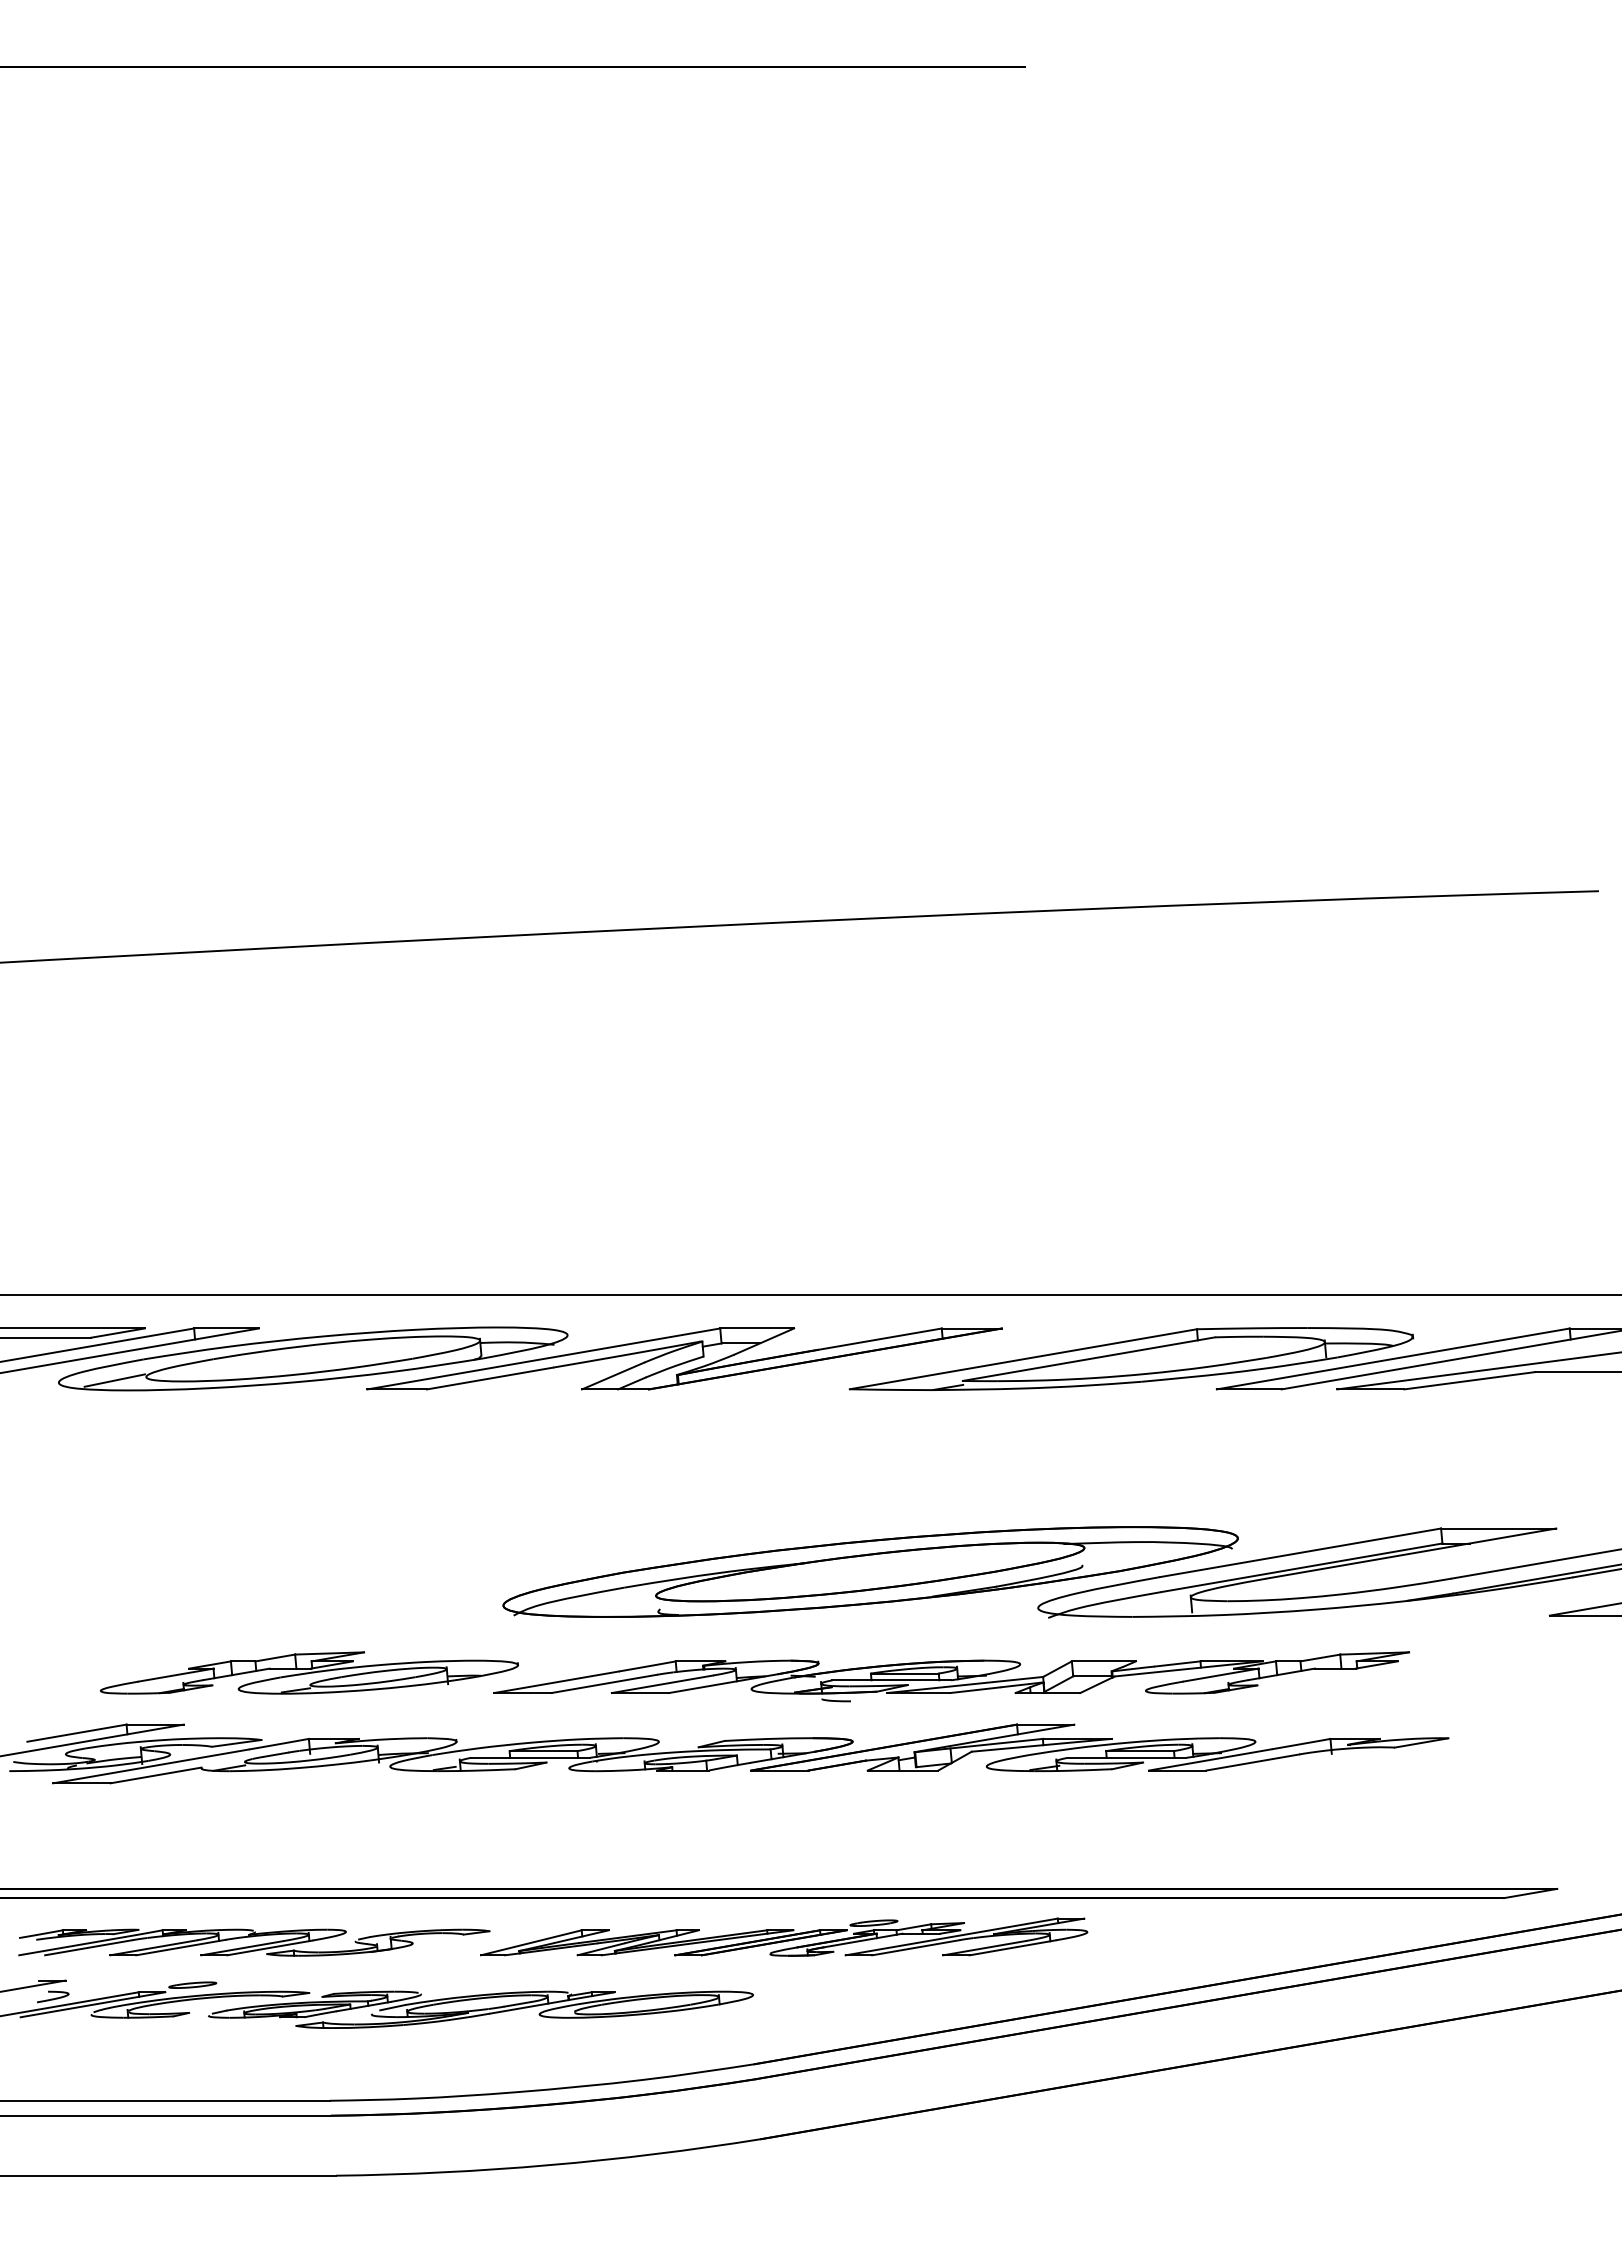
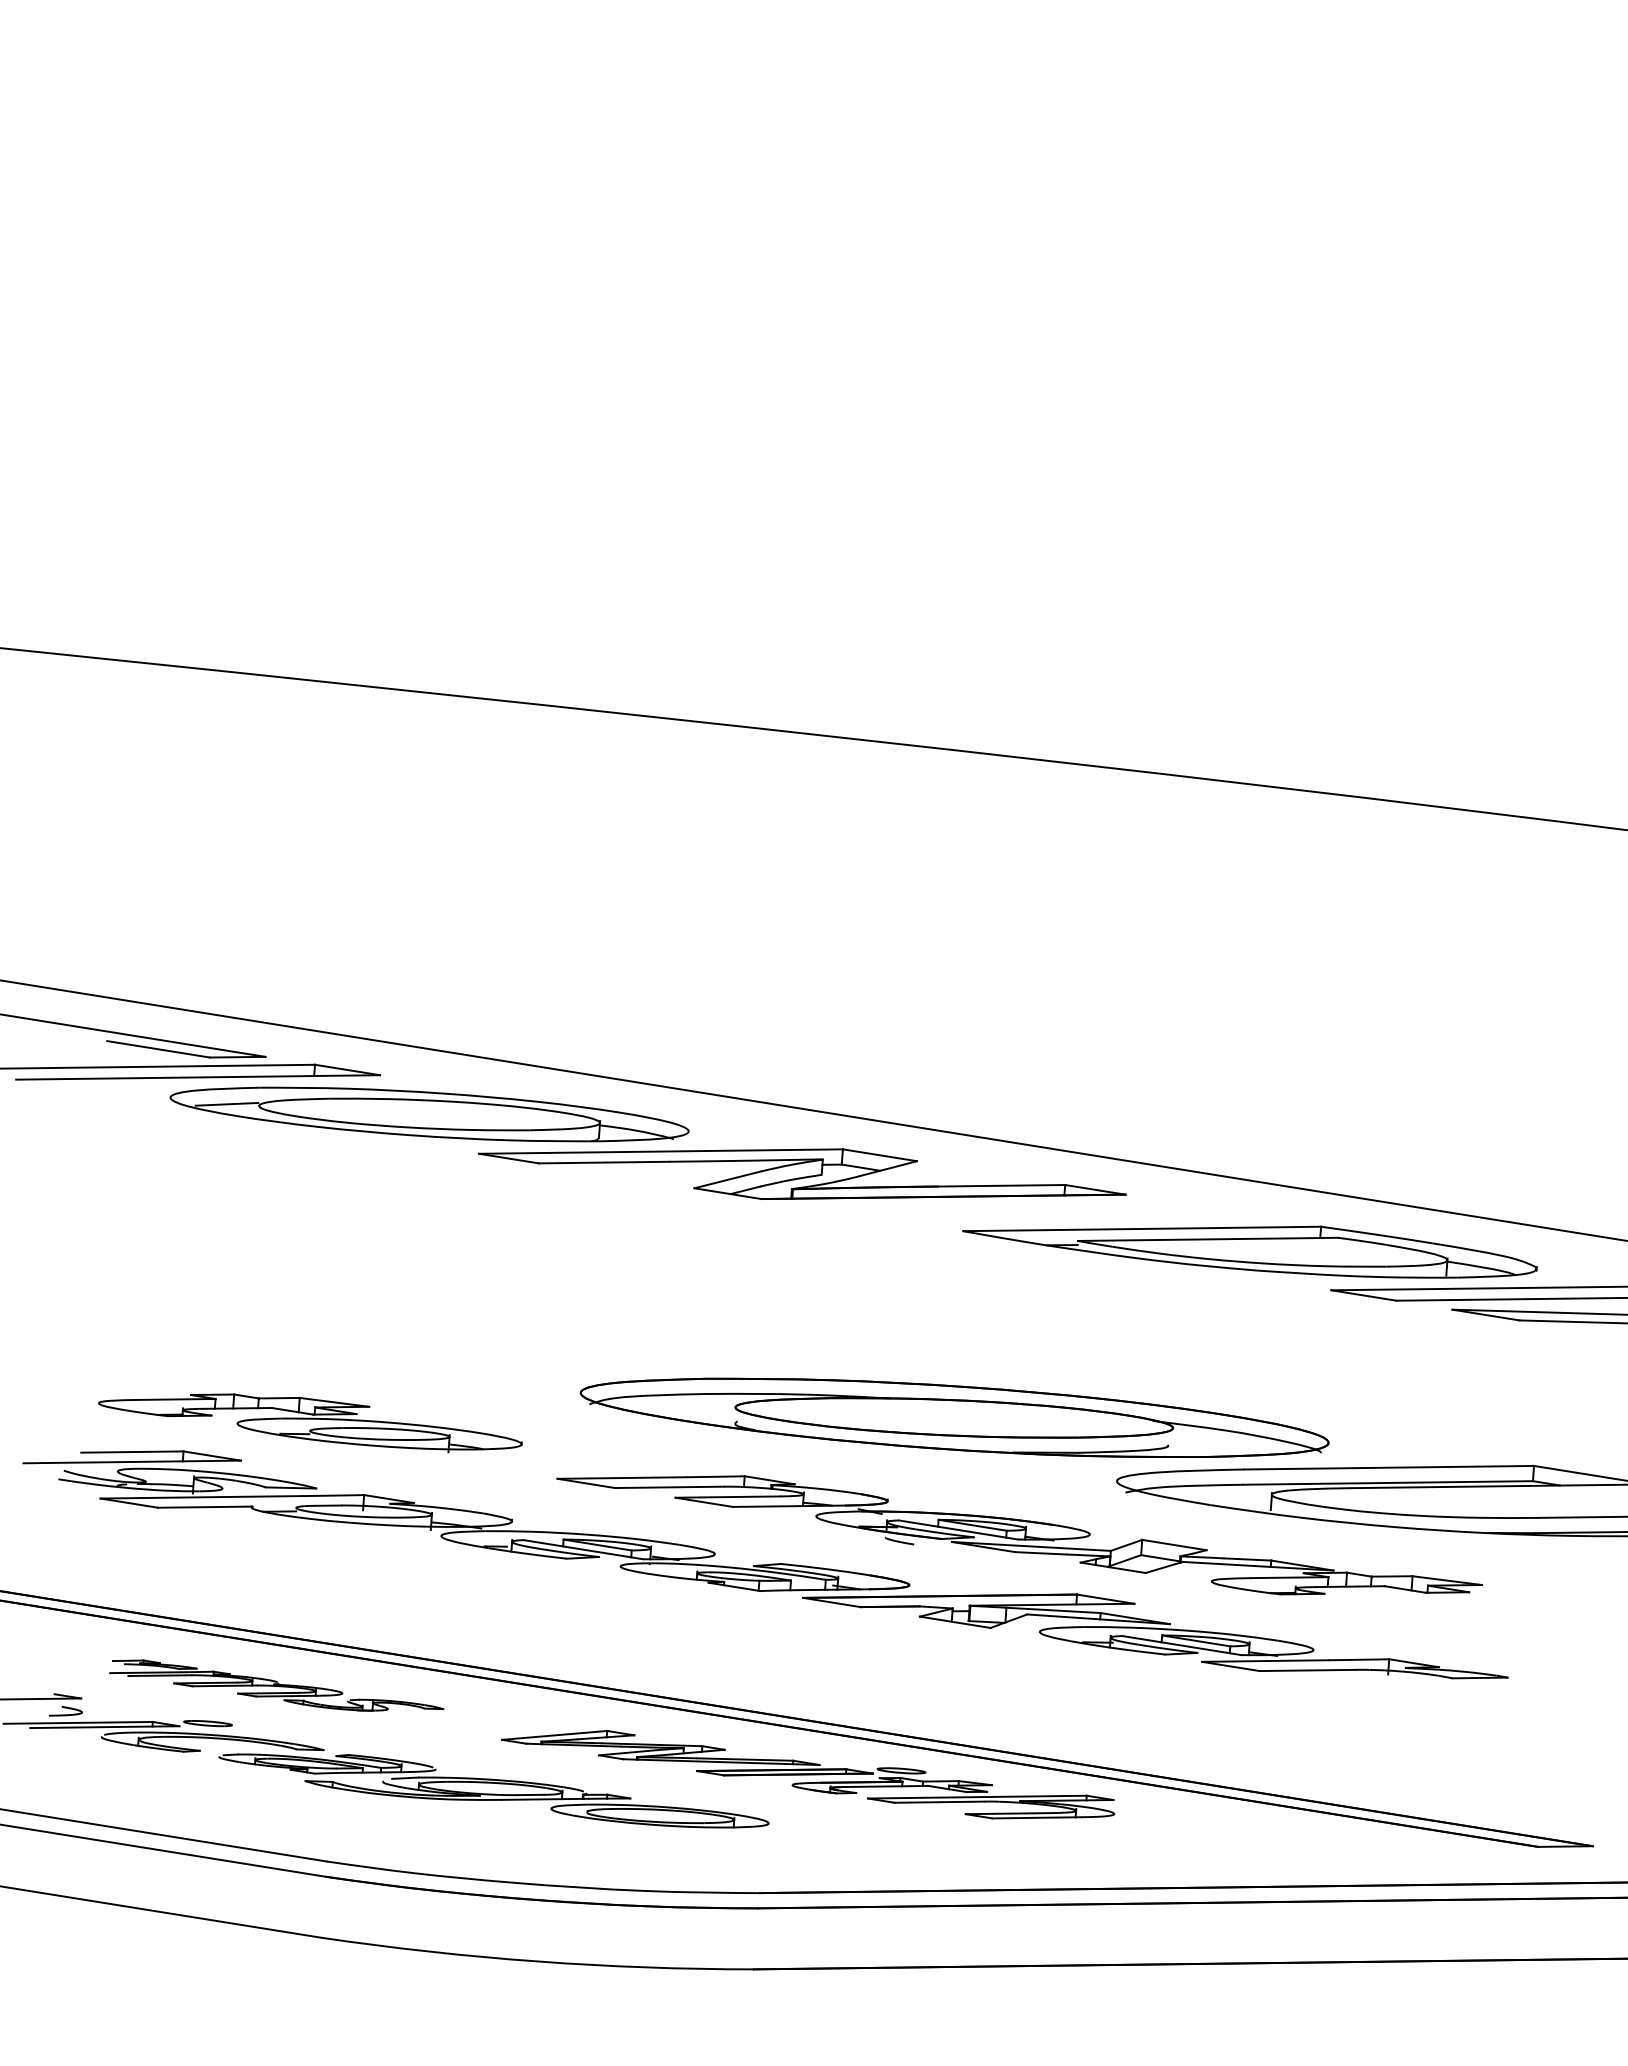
part: (309, 1672) -> (311, 1418), moved
part: (254, 1942) -> (276, 1690), size x0.7

